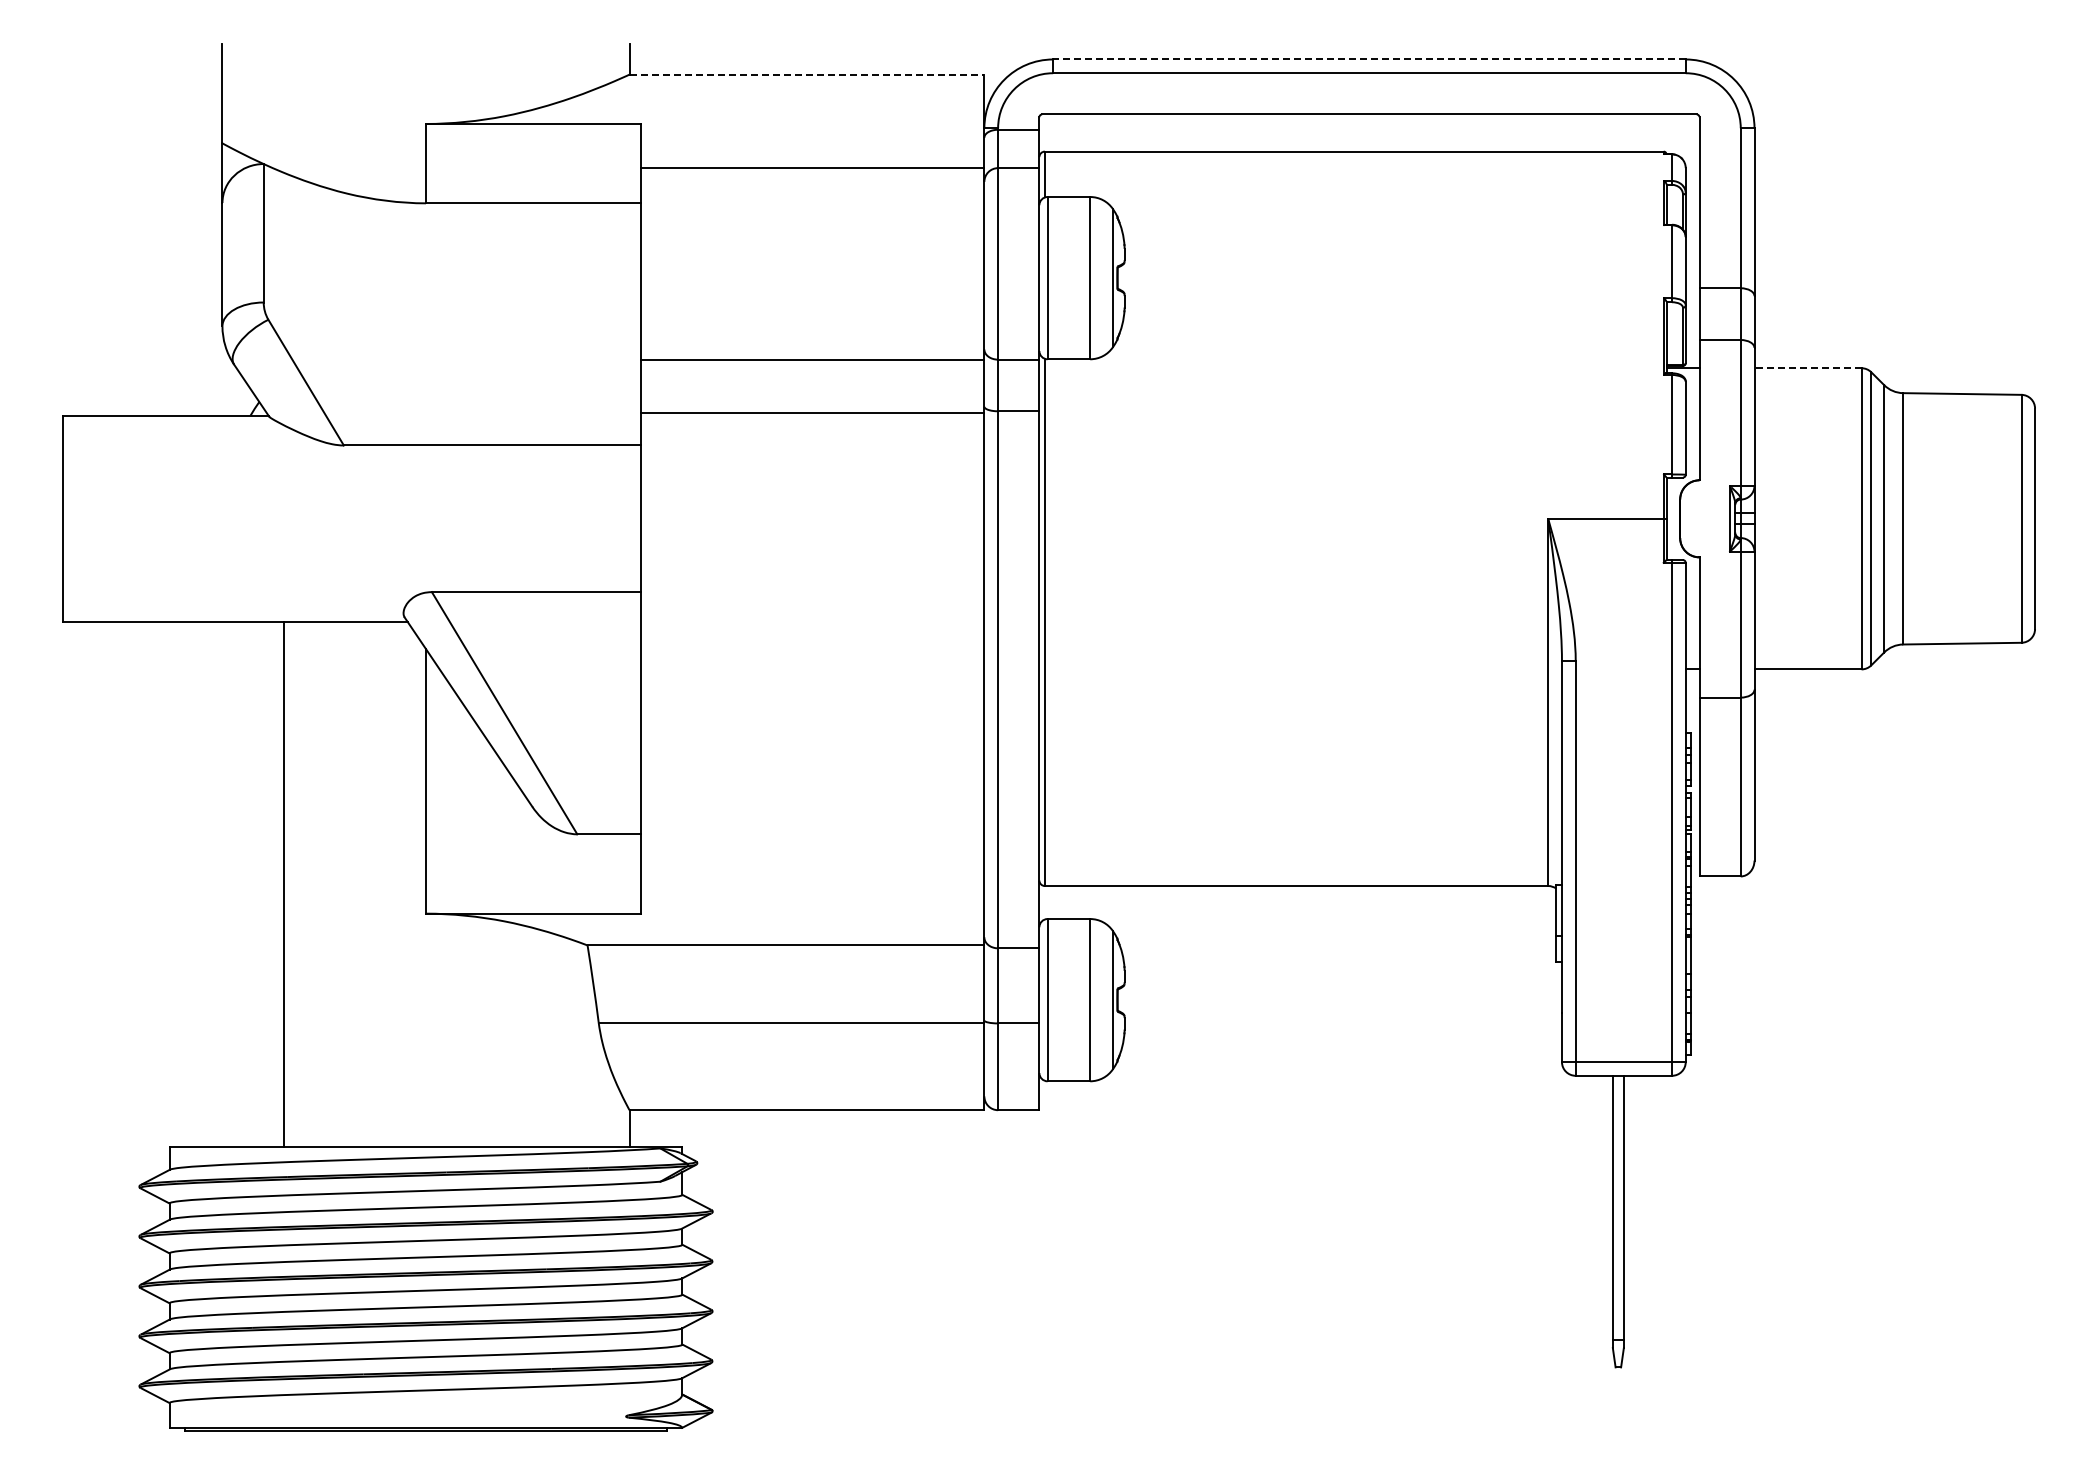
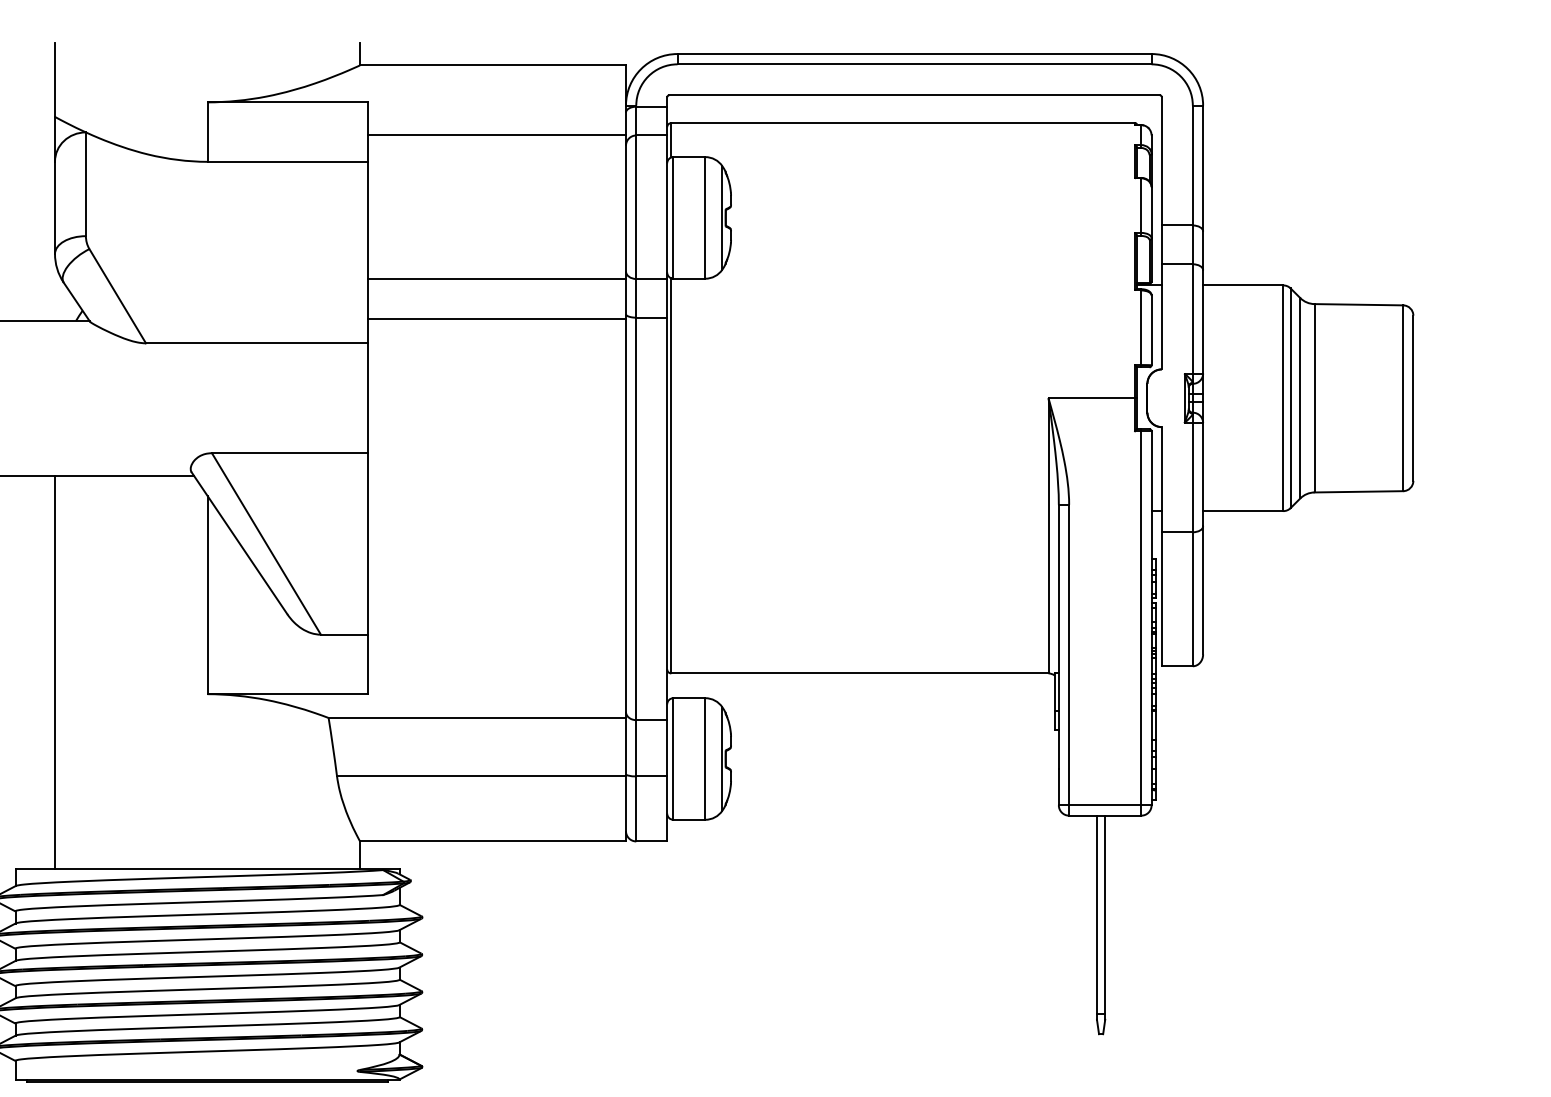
line: (1368, 59) -> (913, 54), dashed -> solid
line: (807, 74) -> (493, 65), dashed -> solid
line: (1808, 368) -> (1243, 285), dashed -> solid
line: (284, 884) -> (55, 672), moved

